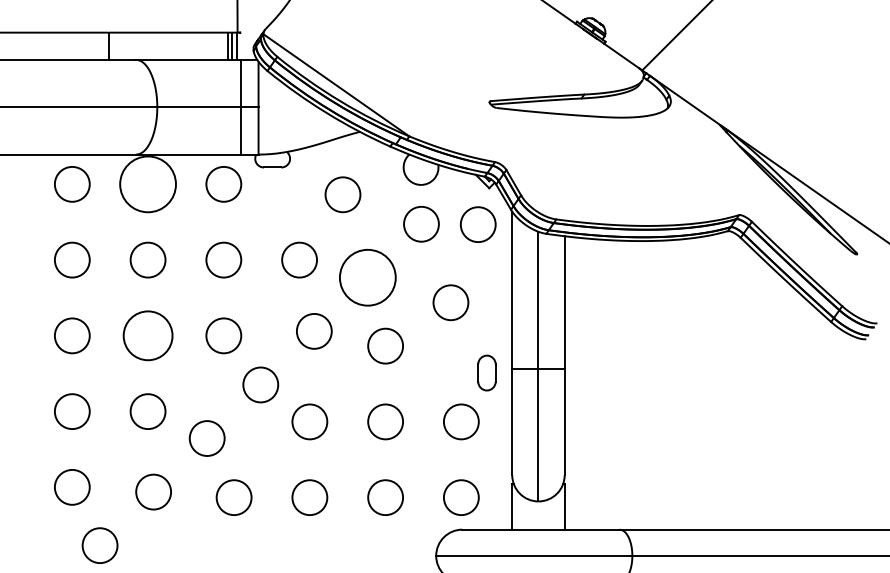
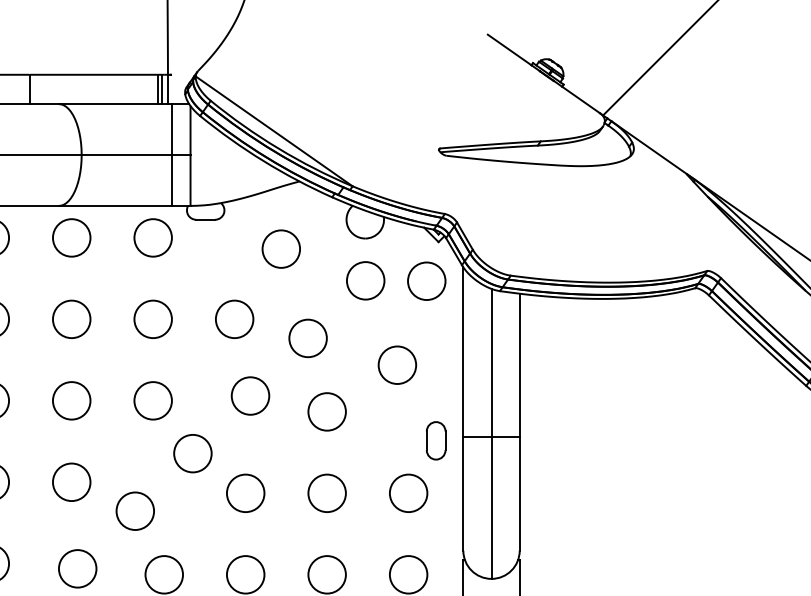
circle: (147, 183) -> (71, 236), size x0.62
circle: (367, 277) -> (307, 338), size x0.62
circle: (147, 335) -> (71, 400), size x0.71

